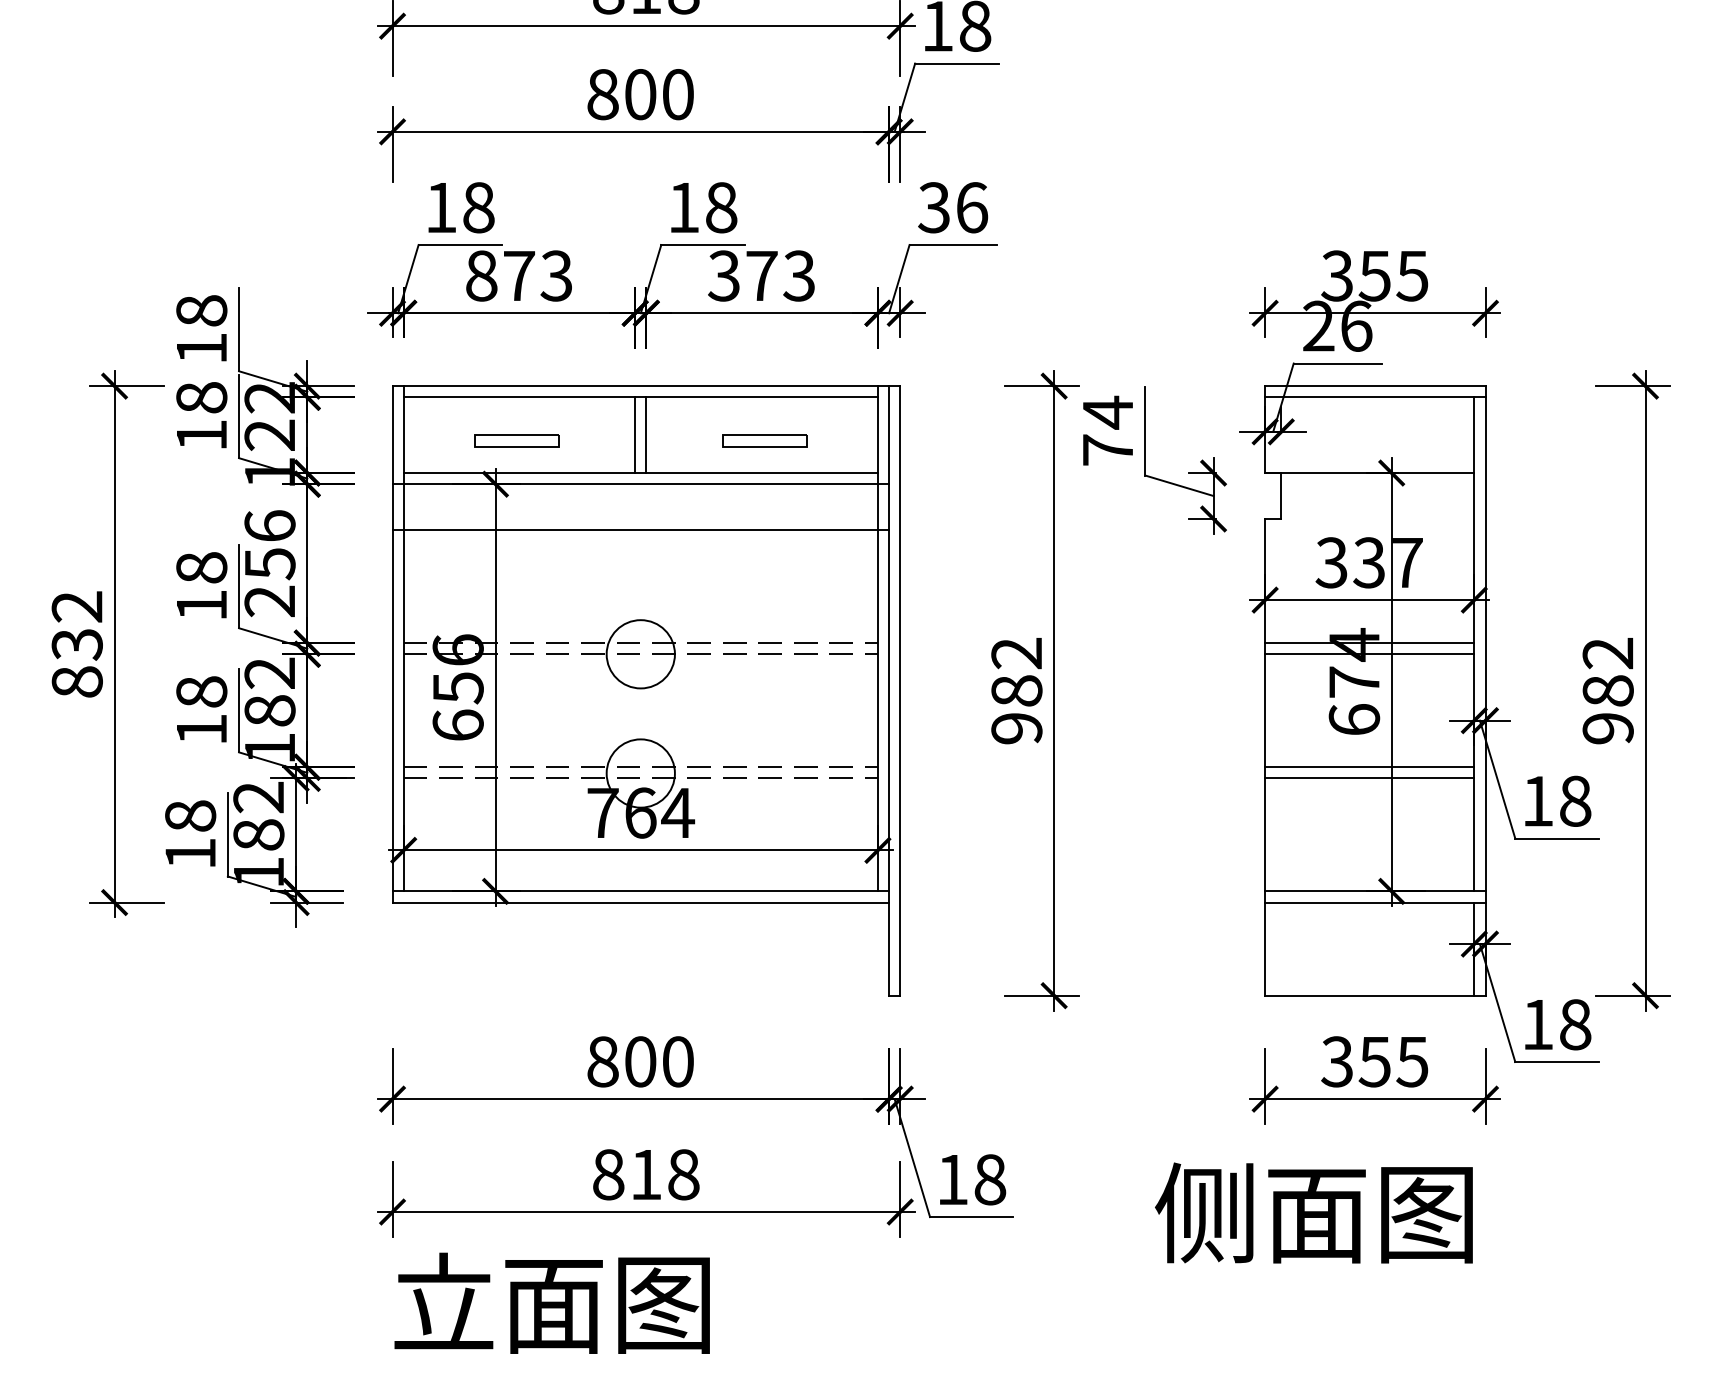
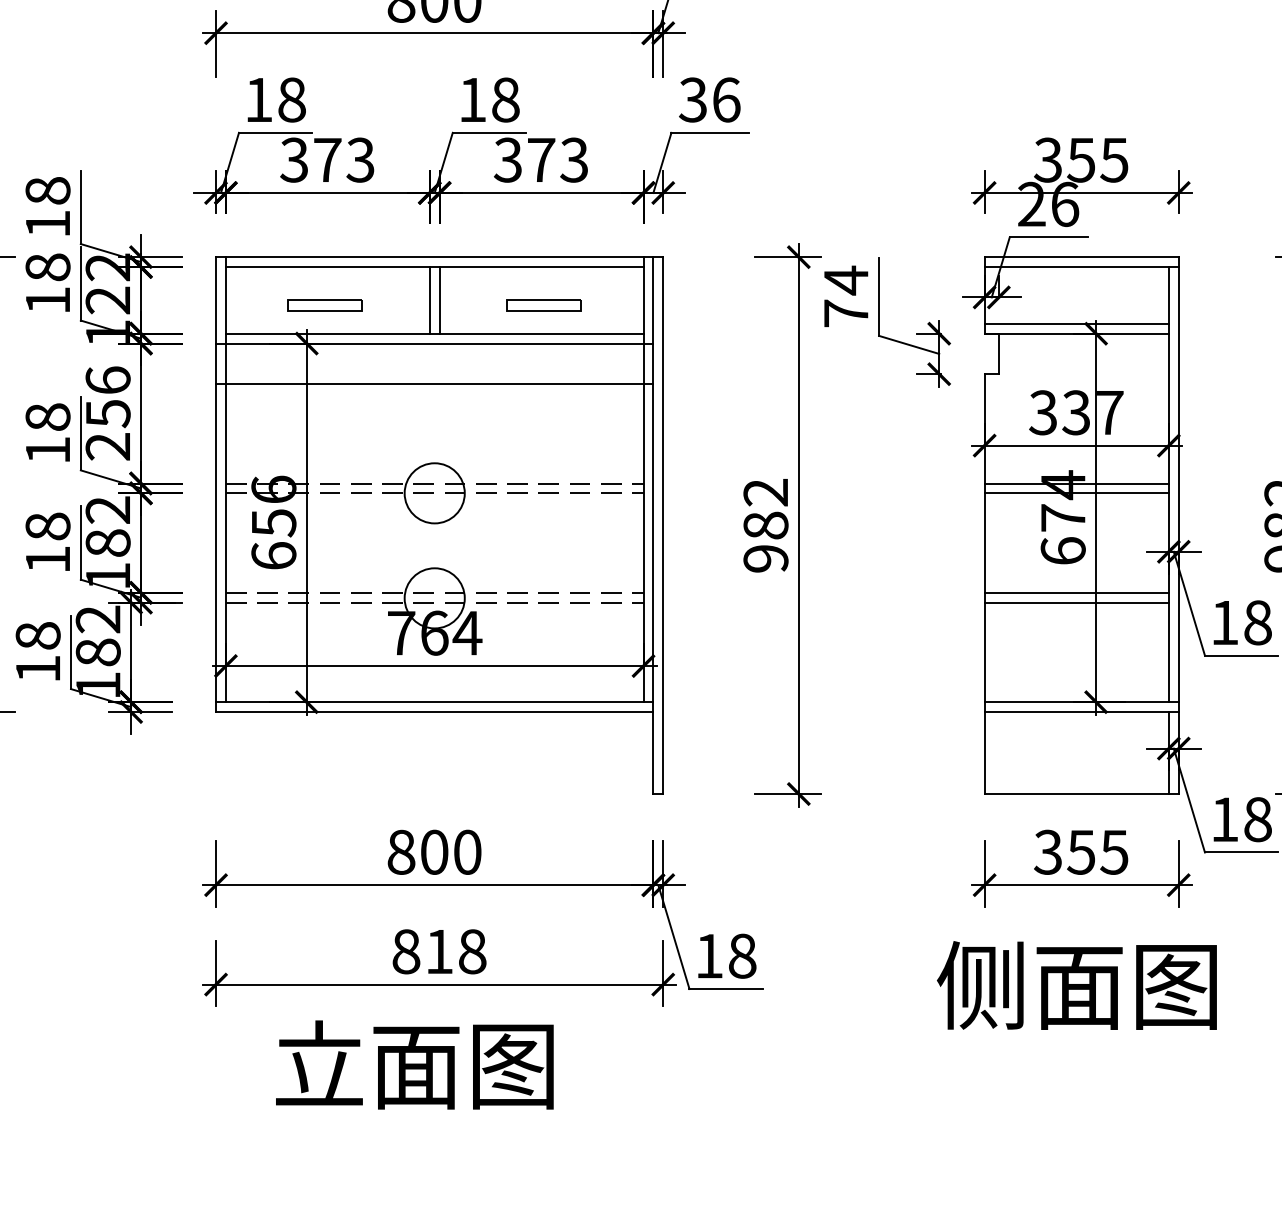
text: (481, 275) -> (294, 159), 873 -> 373
line: (1369, 461) -> (1076, 323), added
text: (1313, 1212) -> (1076, 985), moved
text: (551, 1302) -> (414, 1064), moved

